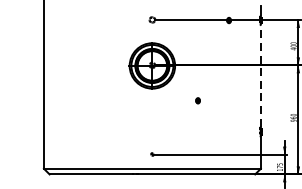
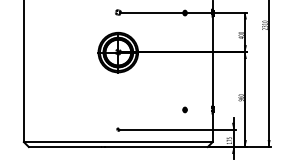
line: (260, 76) -> (212, 61), dashed -> solid
part: (197, 100) -> (184, 109), moved

